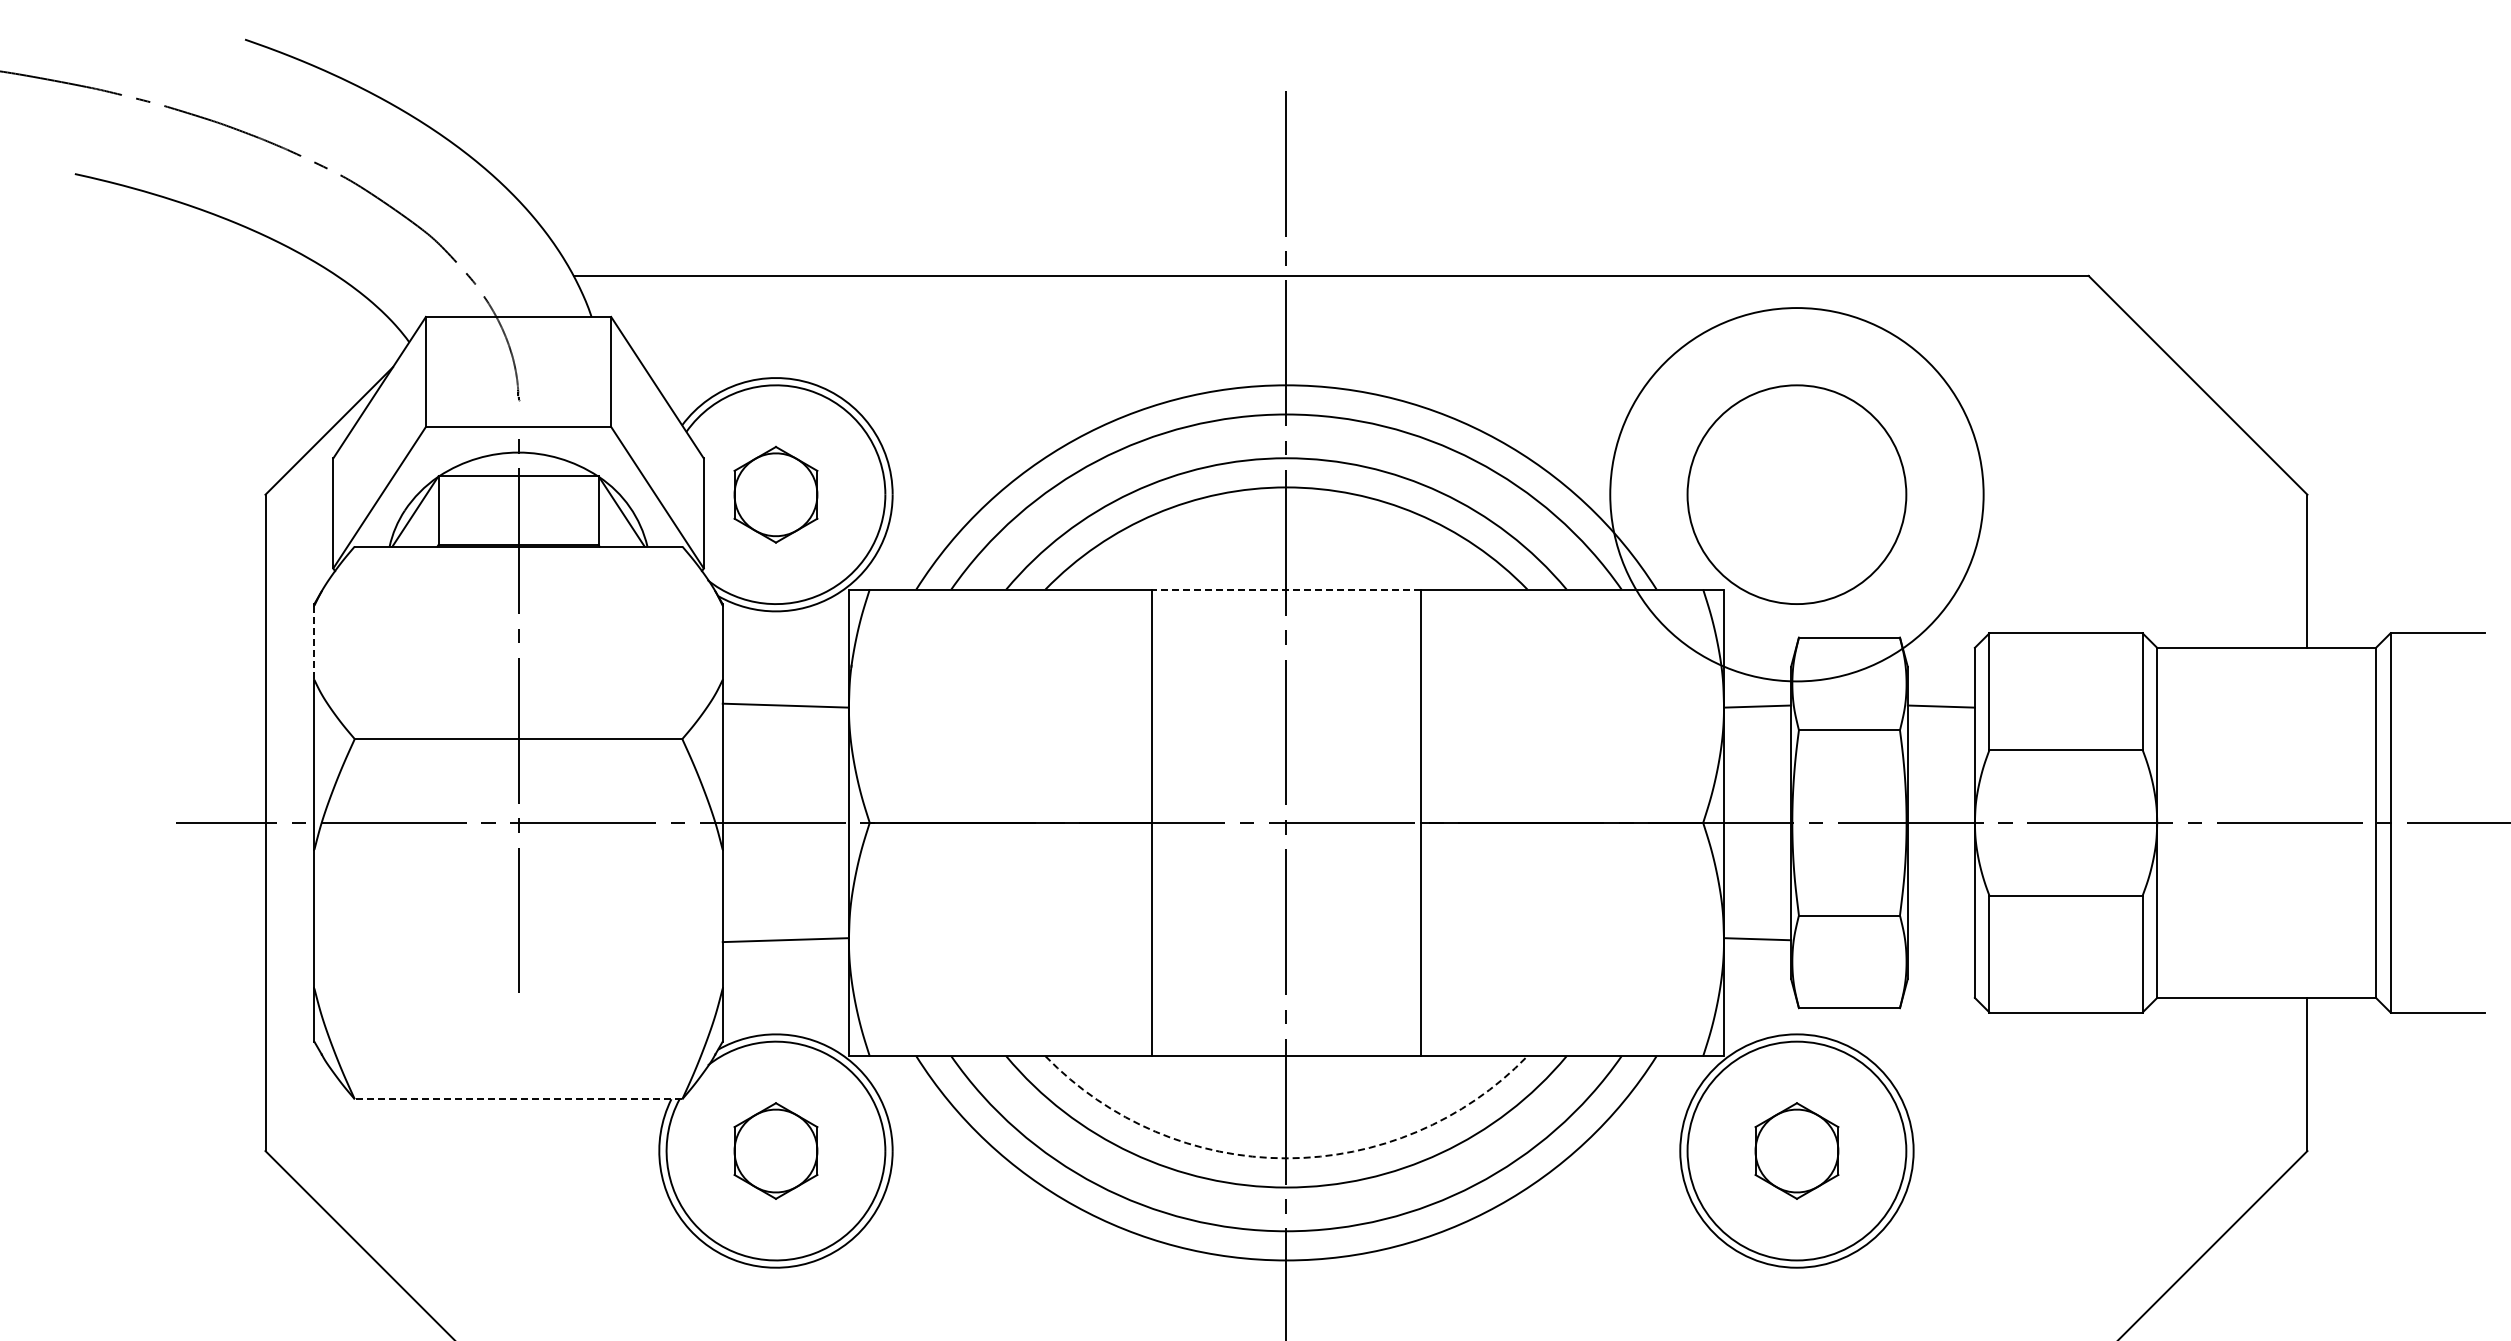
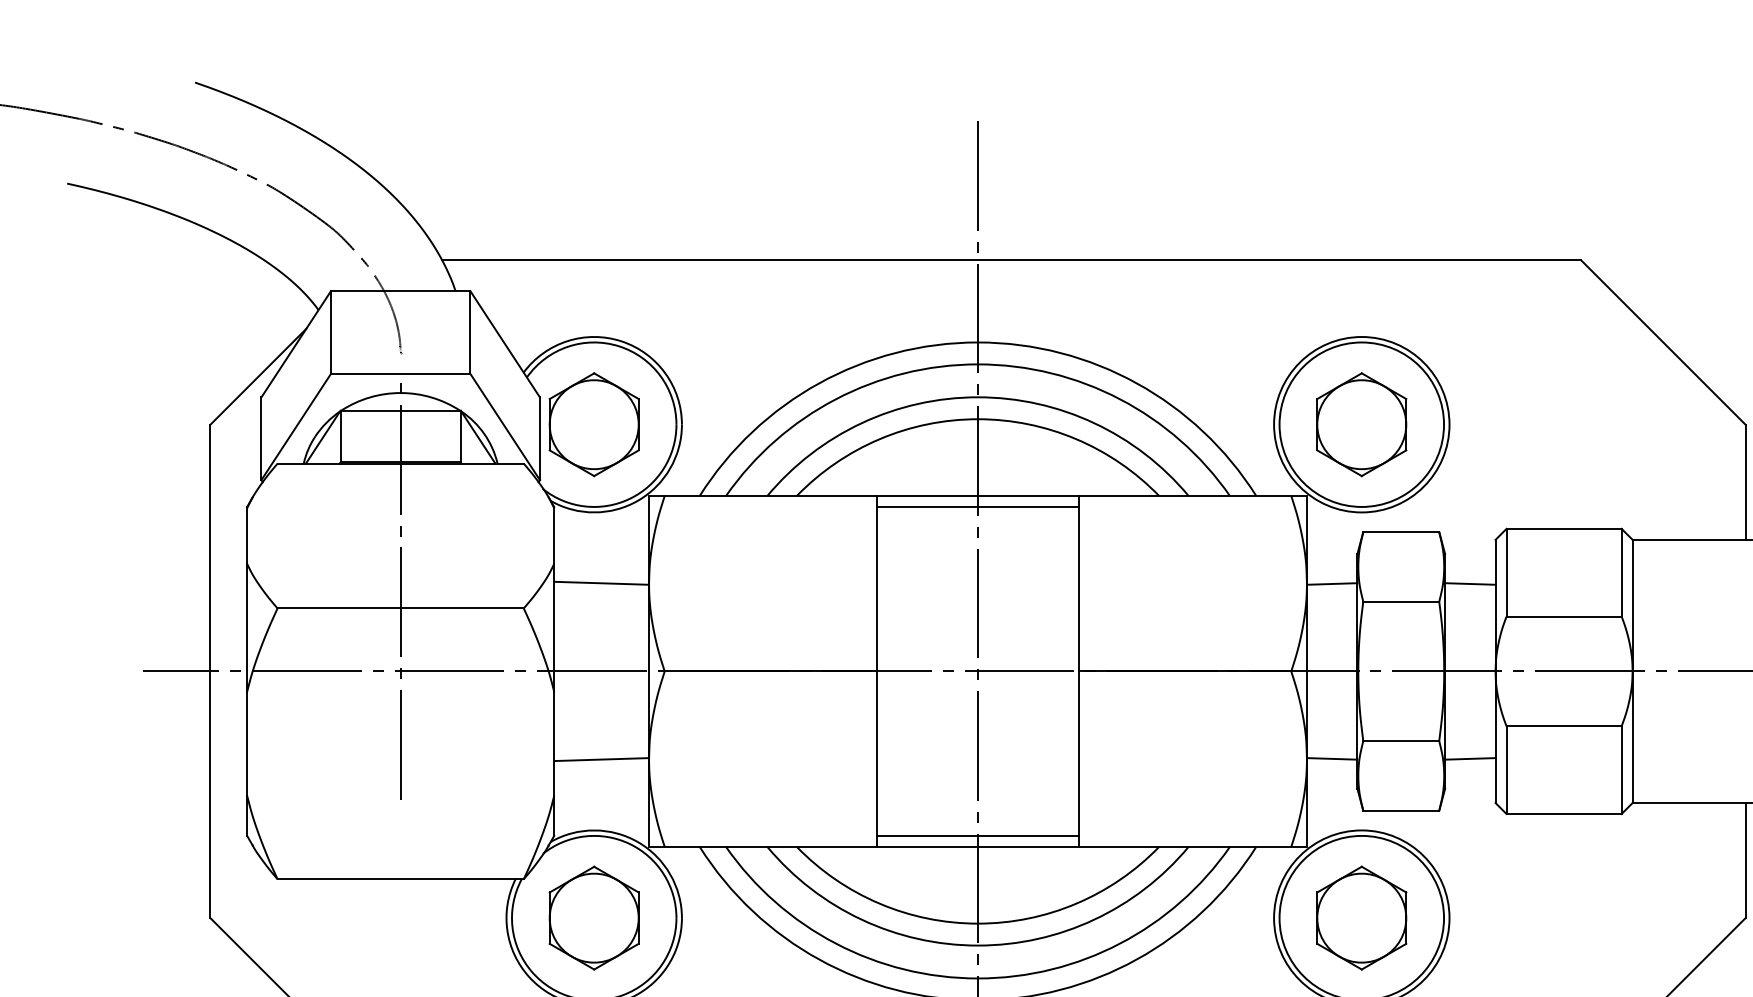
part: (775, 494) -> (593, 424), size x1.43
circle: (1796, 494) -> (1361, 424), size x0.62
part: (1796, 494) -> (1361, 424), added
line: (1286, 589) -> (978, 495), dashed -> solid
line: (1286, 604) -> (978, 507), added
line: (314, 643) -> (247, 536), dashed -> solid
line: (1940, 939) -> (1469, 759), added
line: (1286, 1041) -> (978, 835), added
line: (518, 1099) -> (400, 879), dashed -> solid
part: (775, 1150) -> (593, 917), size x1.43
part: (1796, 1150) -> (1361, 917), size x1.43
arc: (1286, 1158) -> (978, 923), dashed -> solid

